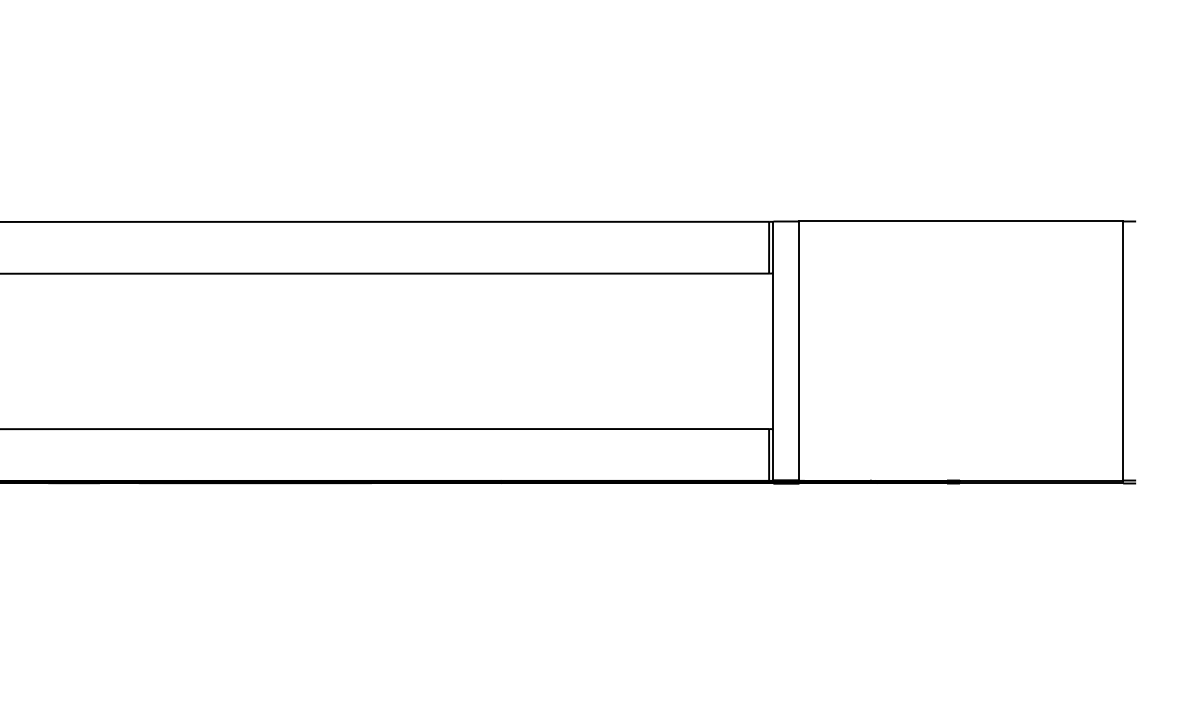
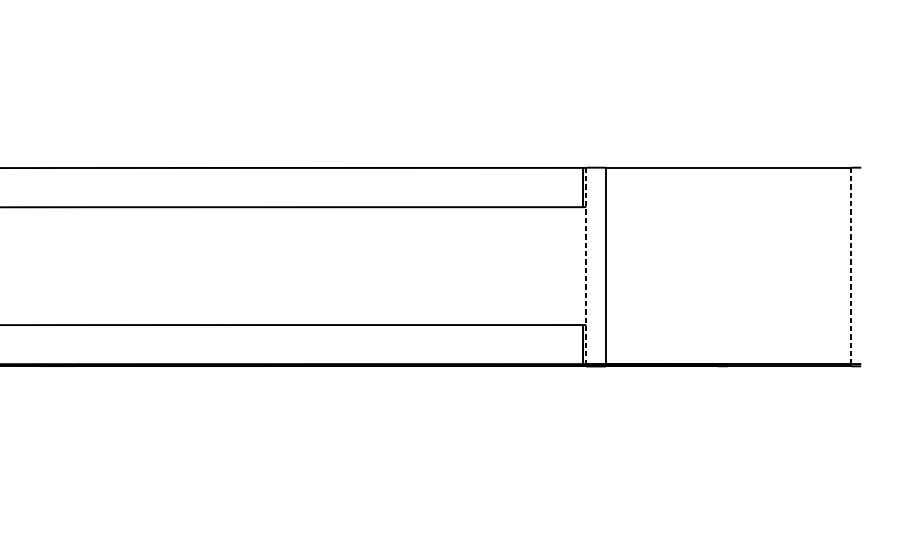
line: (773, 351) -> (586, 266), solid -> dashed
line: (1123, 351) -> (851, 266), solid -> dashed

